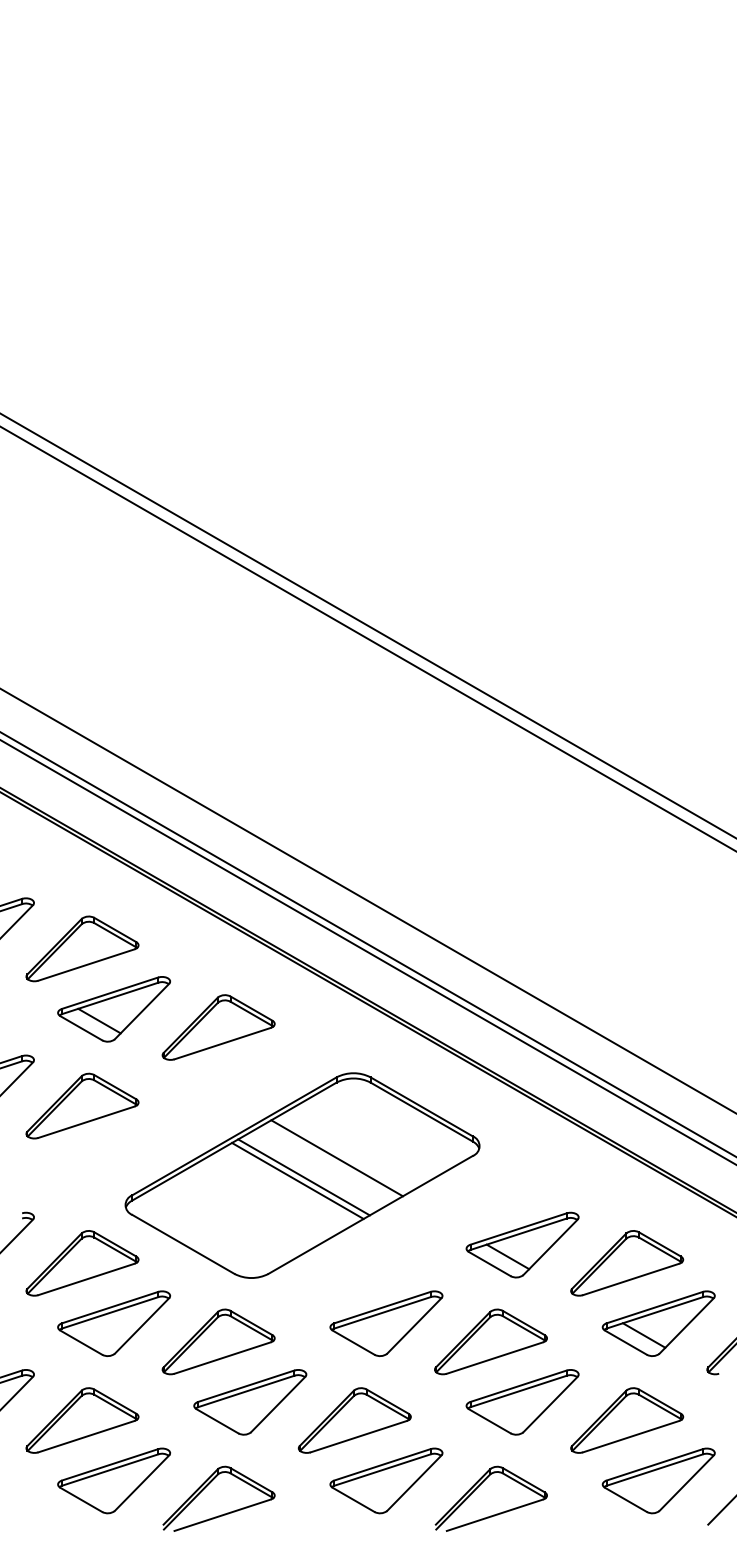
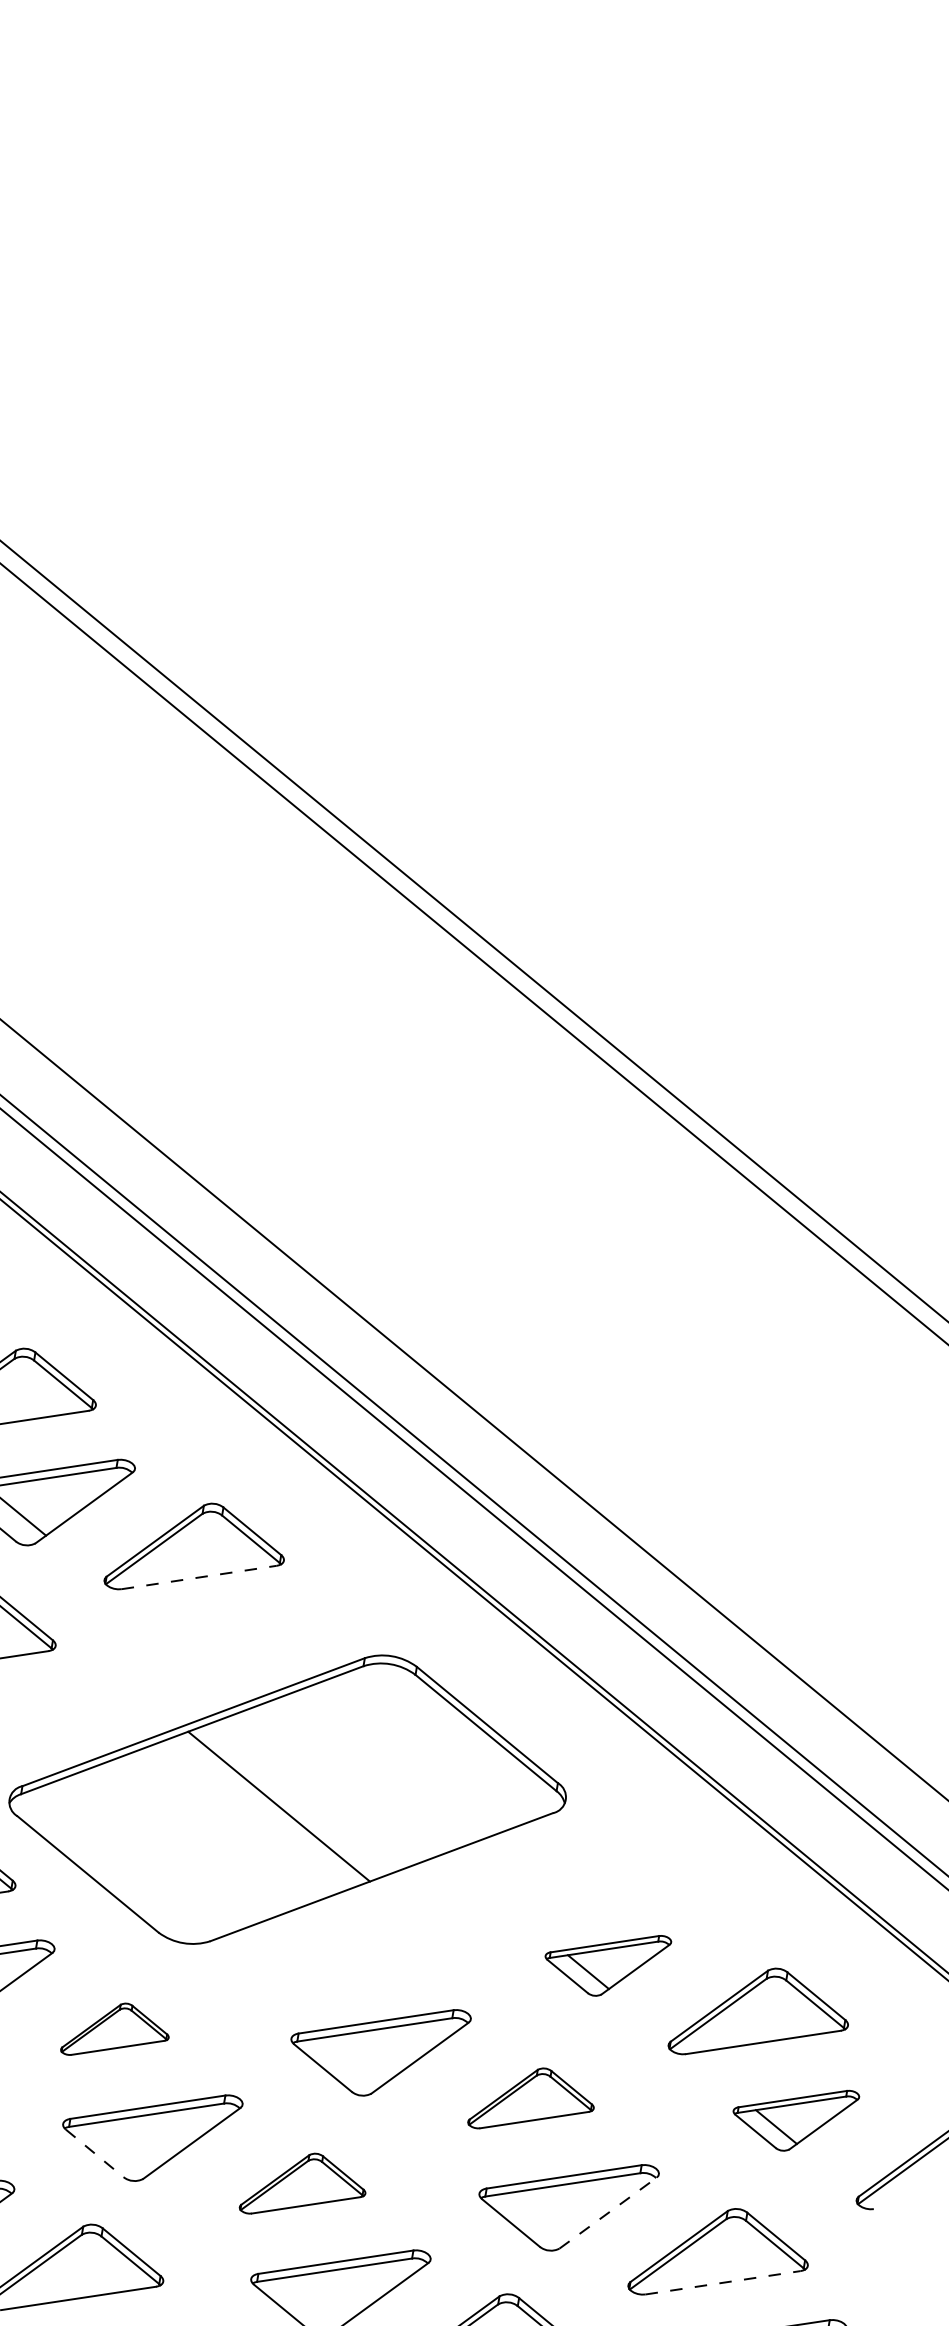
line: (222, 1043) -> (199, 1577), solid -> dashed
line: (336, 1158) -> (343, 1782), removed
line: (303, 1177) -> (288, 1802), removed
part: (522, 1244) -> (606, 1961), size x0.7
part: (658, 1323) -> (793, 2116), size x0.7
part: (218, 1341) -> (116, 2031), size x0.6
part: (490, 1341) -> (532, 2101), size x0.7
line: (550, 1404) -> (608, 2212), solid -> dashed
part: (354, 1420) -> (304, 2187), size x0.7
line: (217, 1421) -> (94, 2153), solid -> dashed
line: (631, 1436) -> (723, 2282), solid -> dashed

